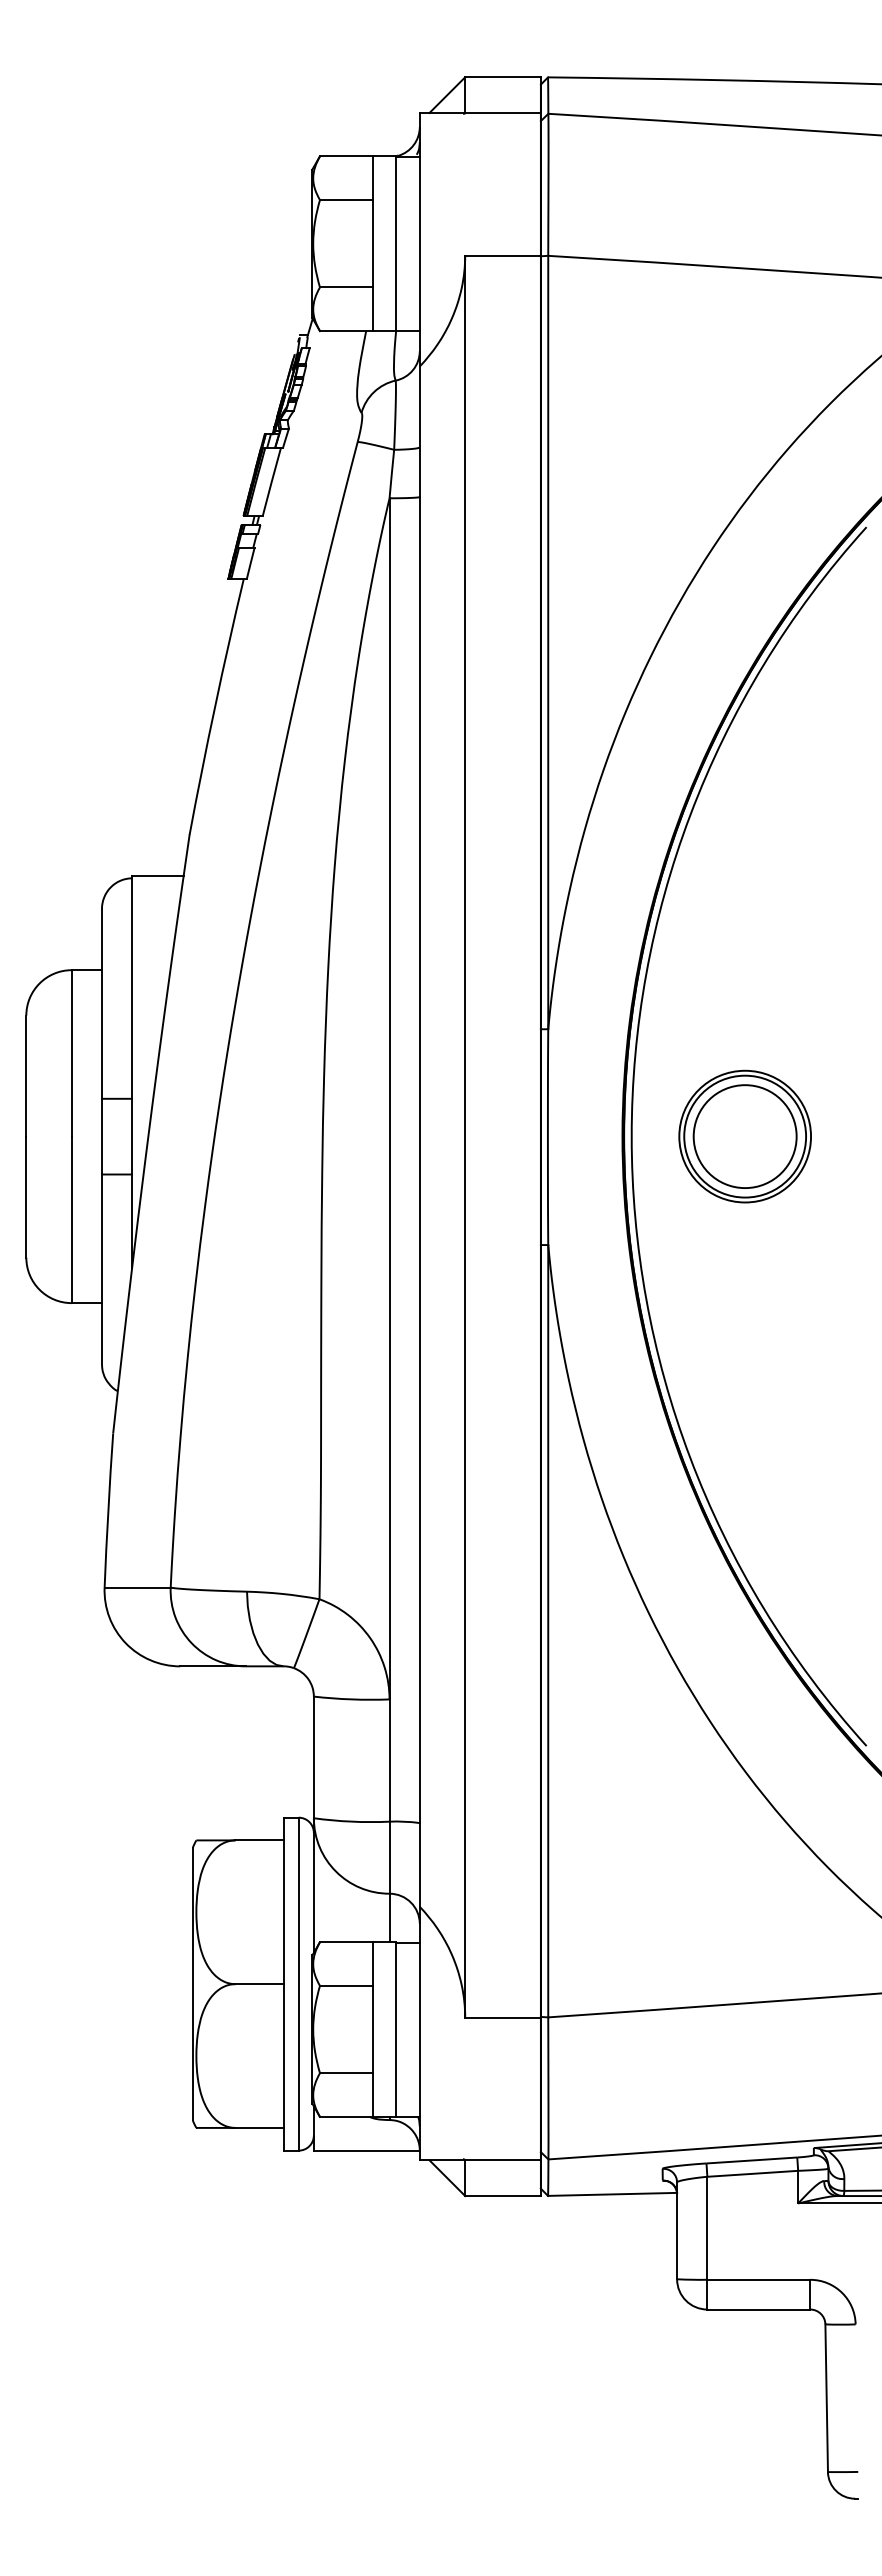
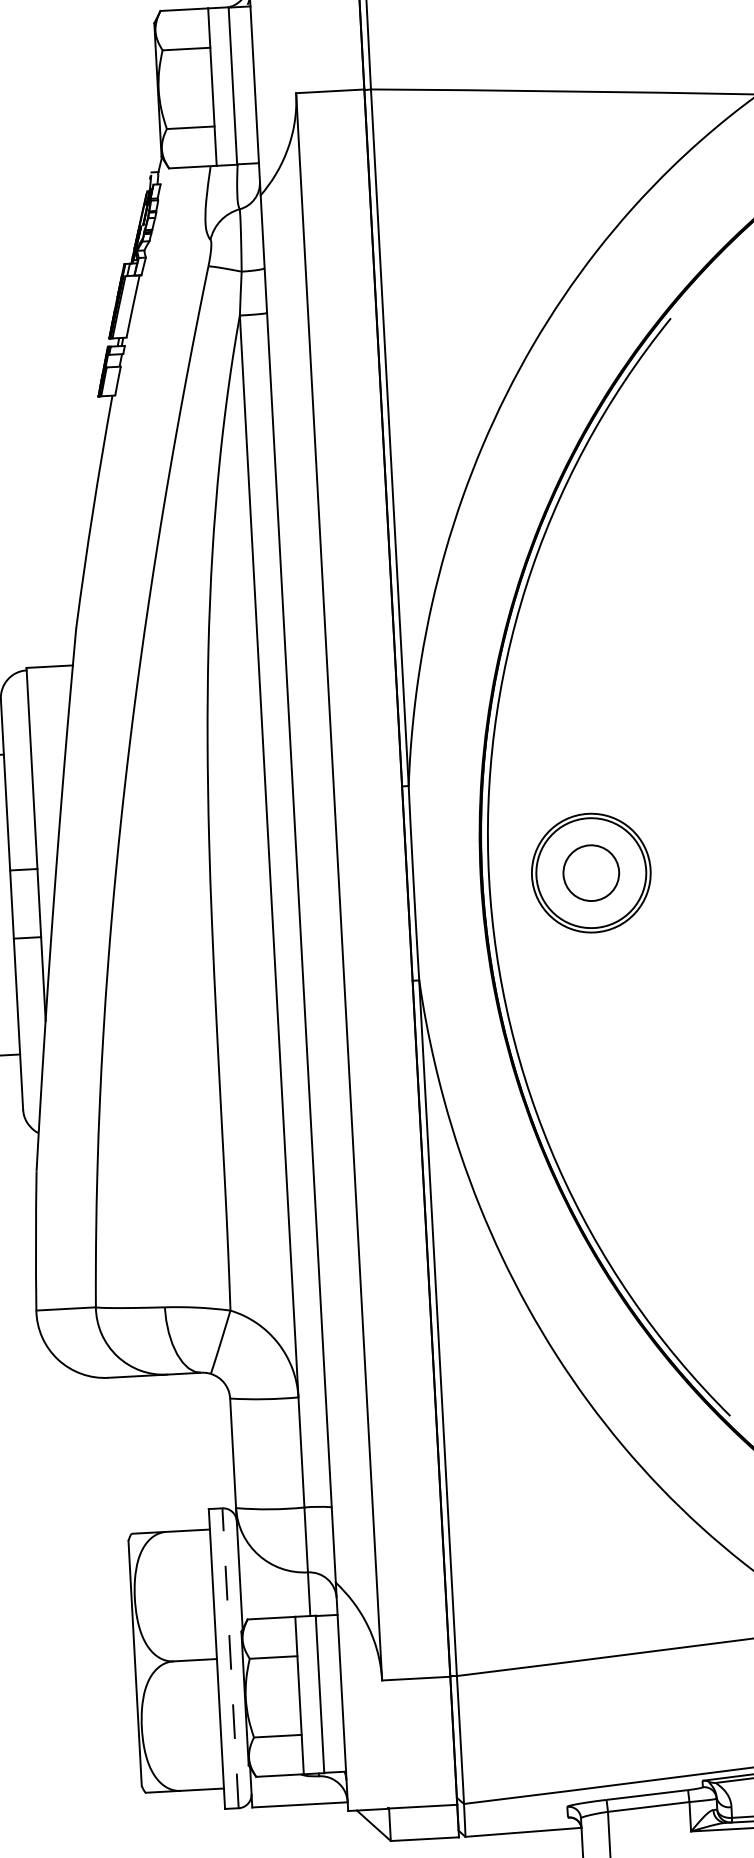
circle: (744, 1136) -> (590, 873), size x0.6
line: (298, 1983) -> (230, 1657), solid -> dashed

